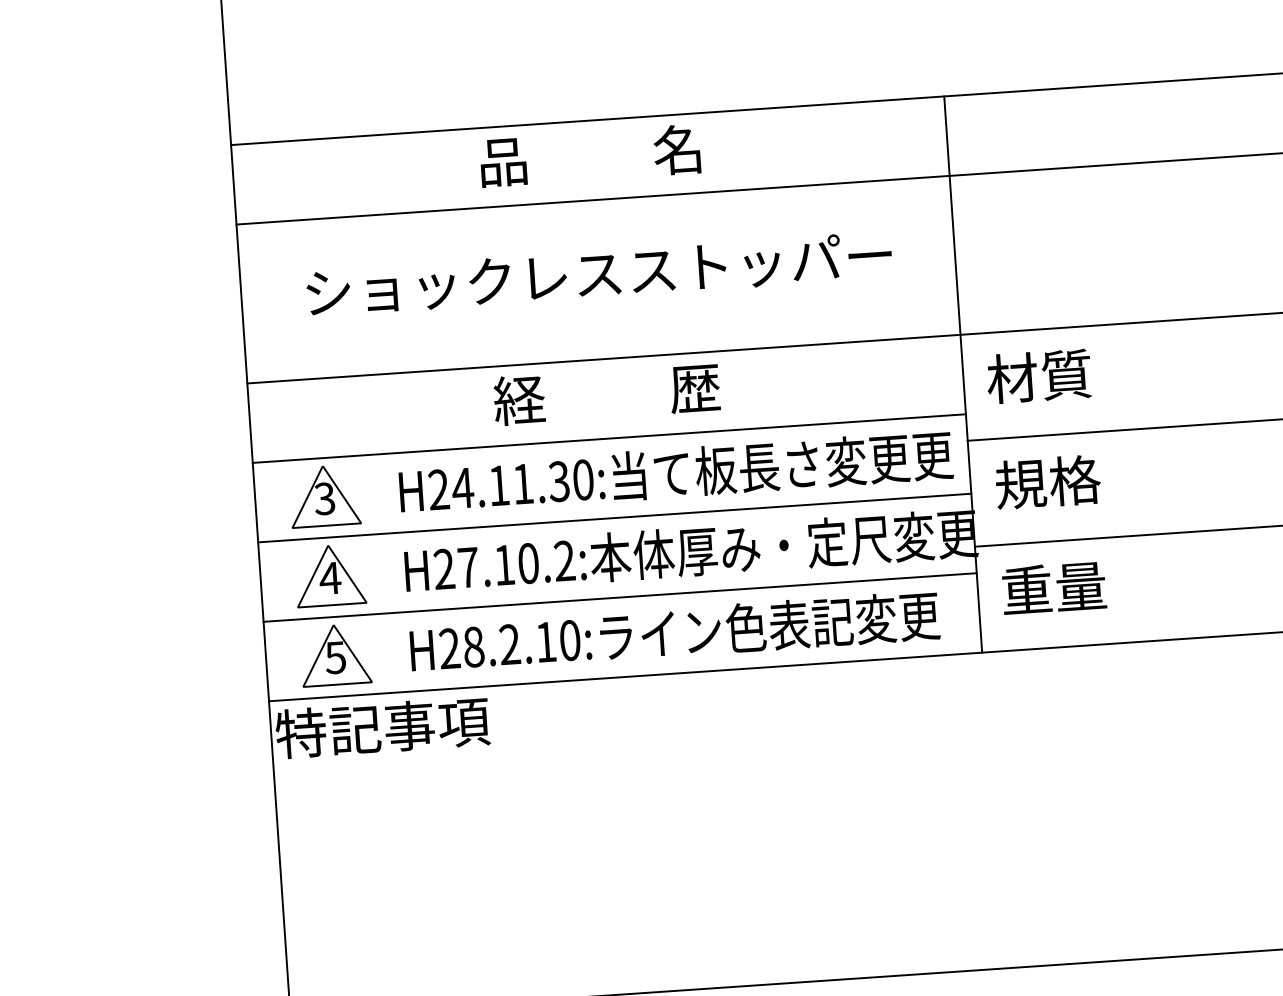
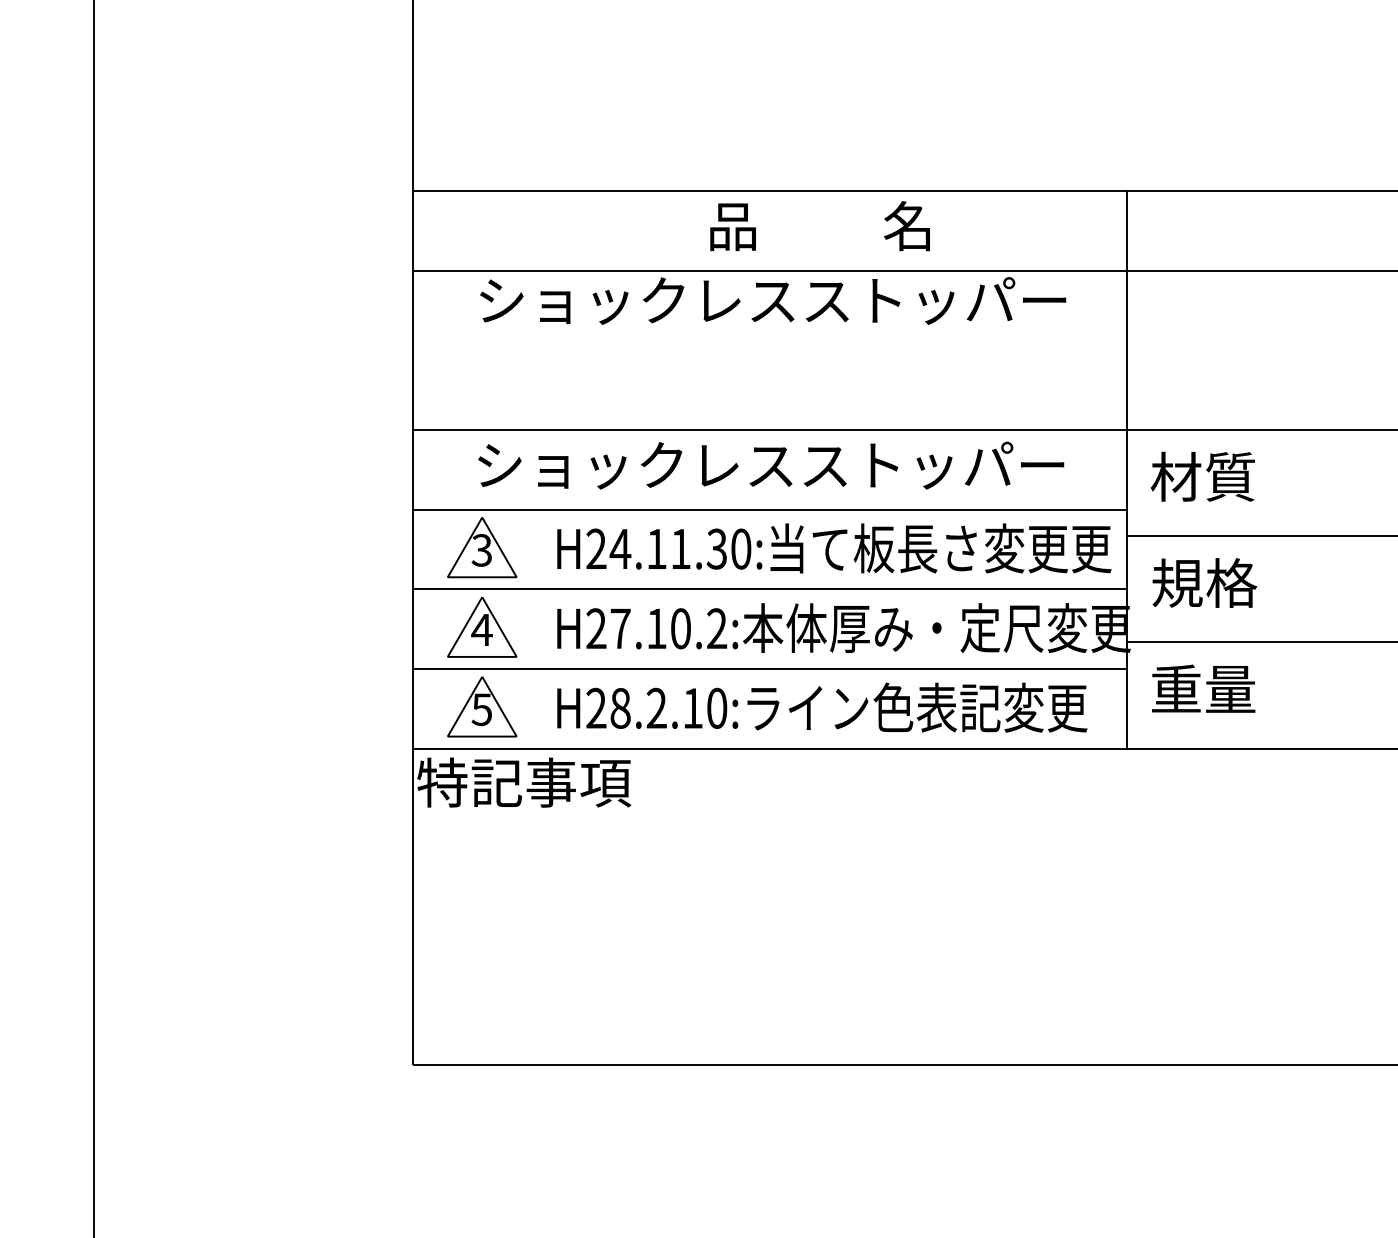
text: (589, 156) -> (819, 226), moved
text: (599, 273) -> (773, 300), moved
text: (607, 394) -> (771, 465), 経          歴 -> ショックレスストッパー

